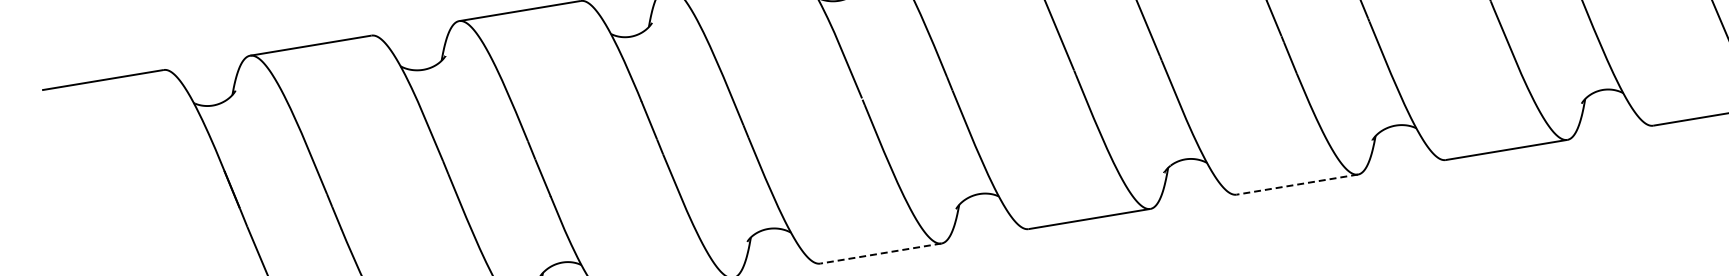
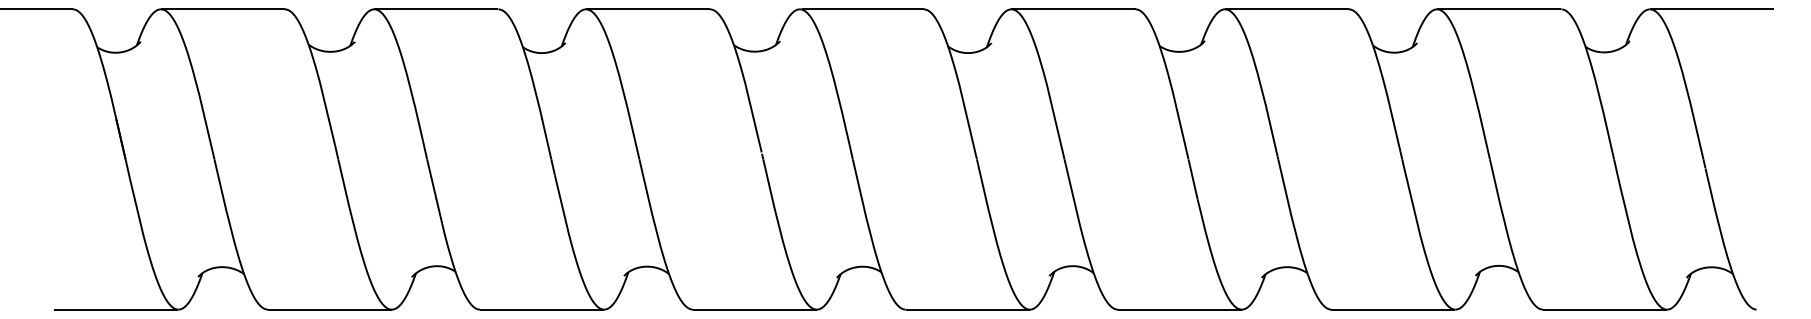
line: (1296, 184) -> (1179, 309), dashed -> solid
line: (880, 253) -> (754, 309), dashed -> solid

